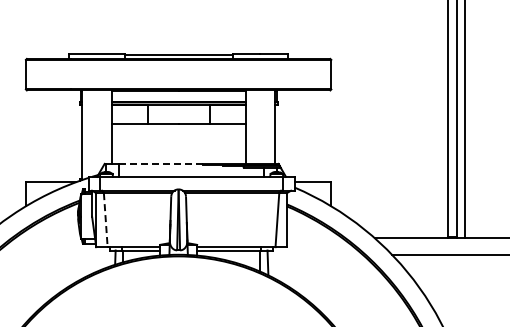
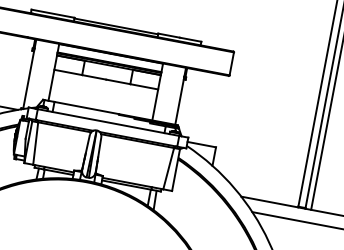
line: (161, 163) -> (87, 107), dashed -> solid
line: (105, 220) -> (35, 143), dashed -> solid

